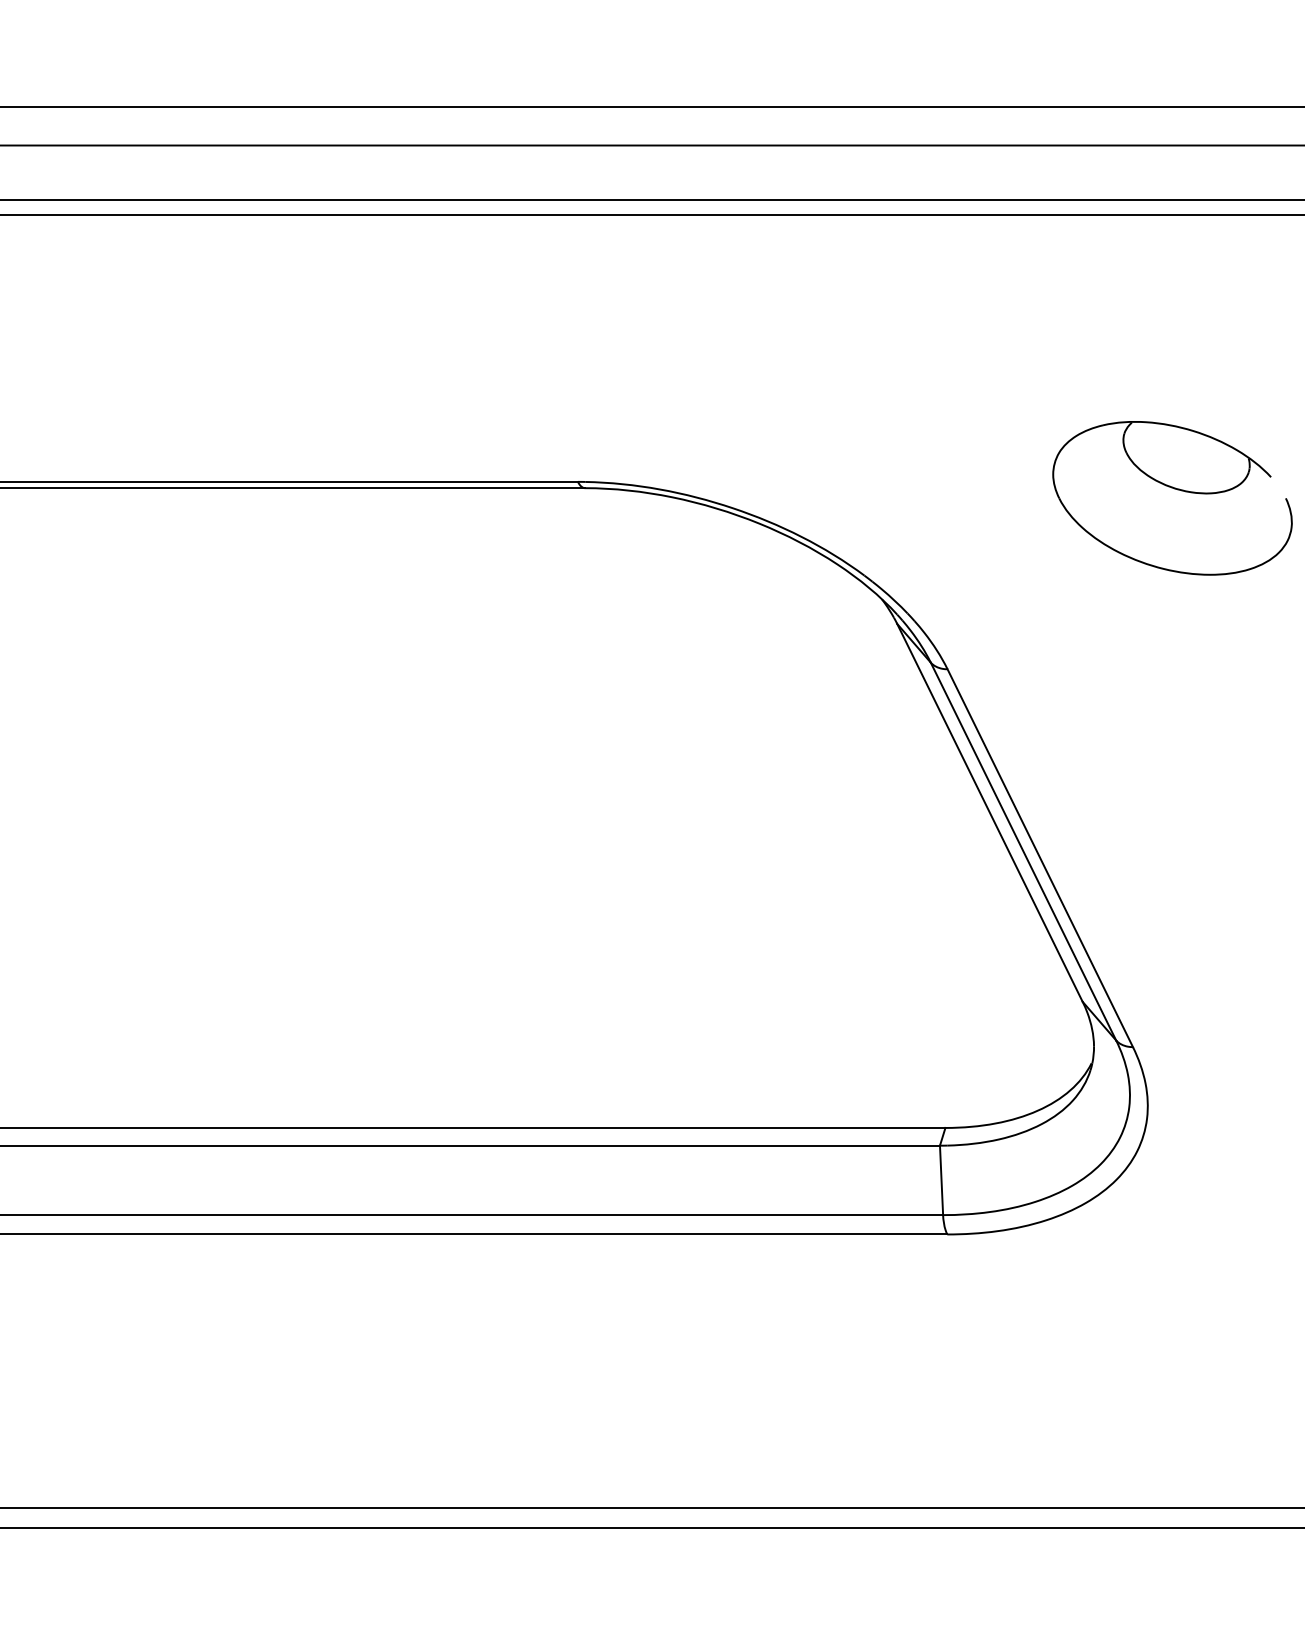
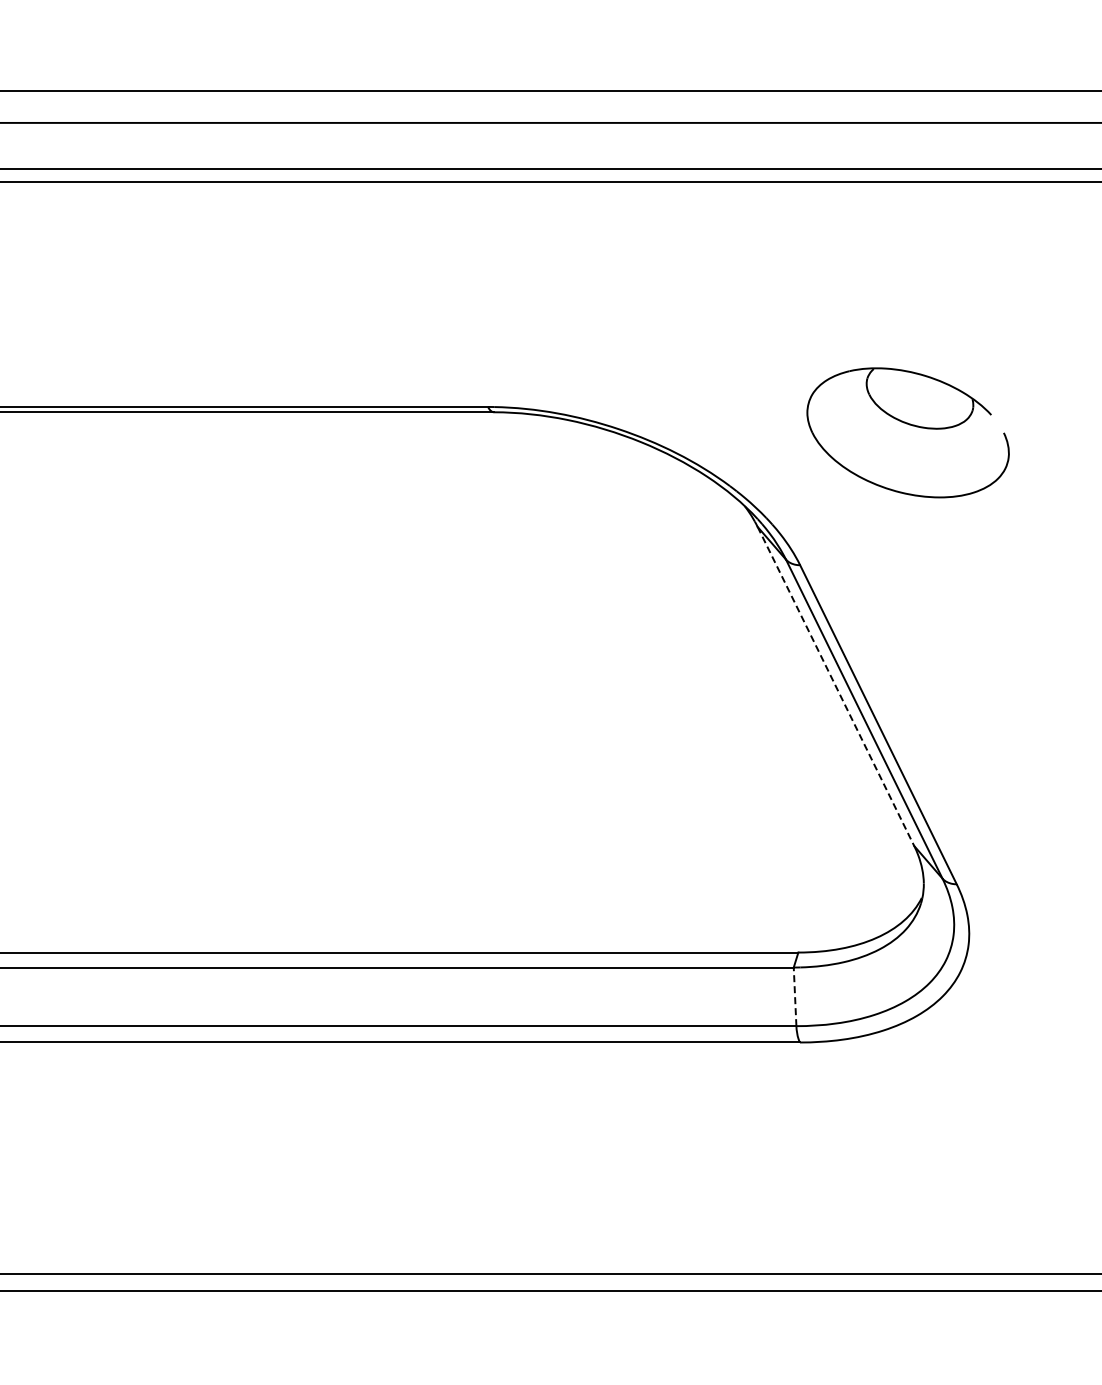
part: (1174, 489) -> (909, 425), moved
line: (989, 812) -> (835, 686), solid -> dashed
line: (942, 1179) -> (795, 996), solid -> dashed

